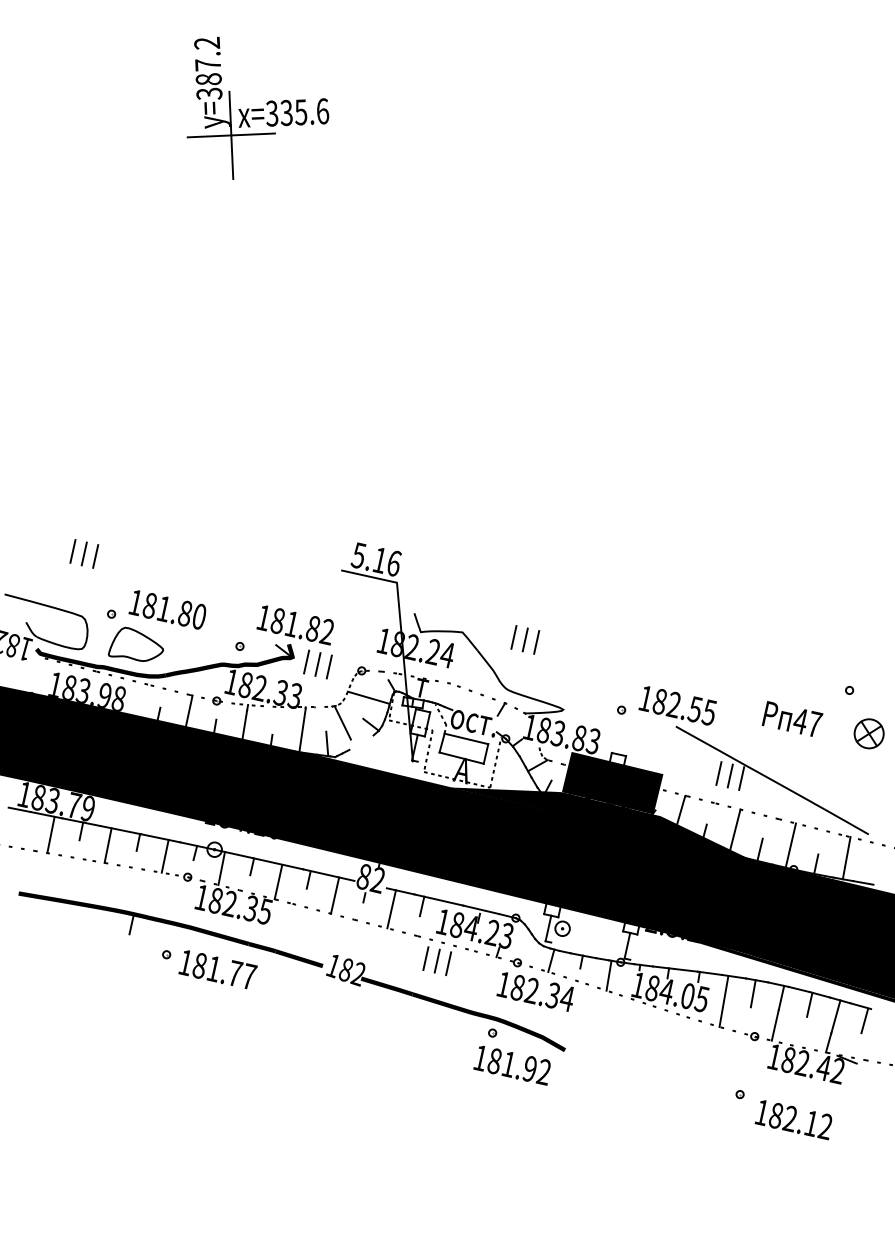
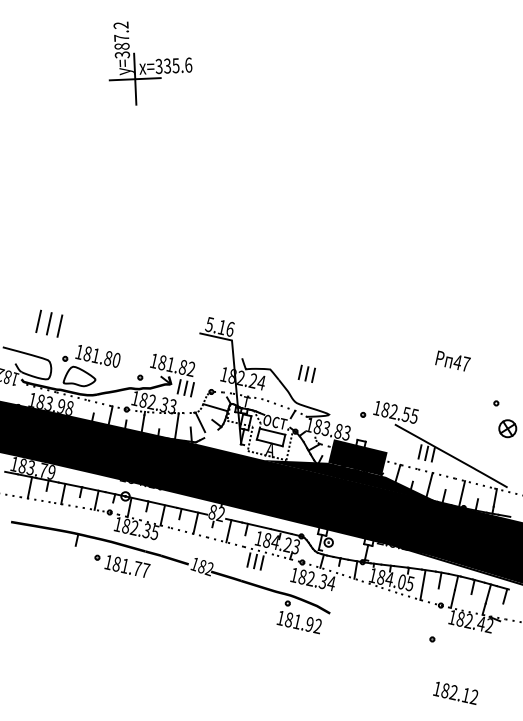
part: (84, 553) -> (49, 323), size x1.6
text: (791, 718) -> (452, 360), moved
text: (793, 1118) -> (455, 692), moved

